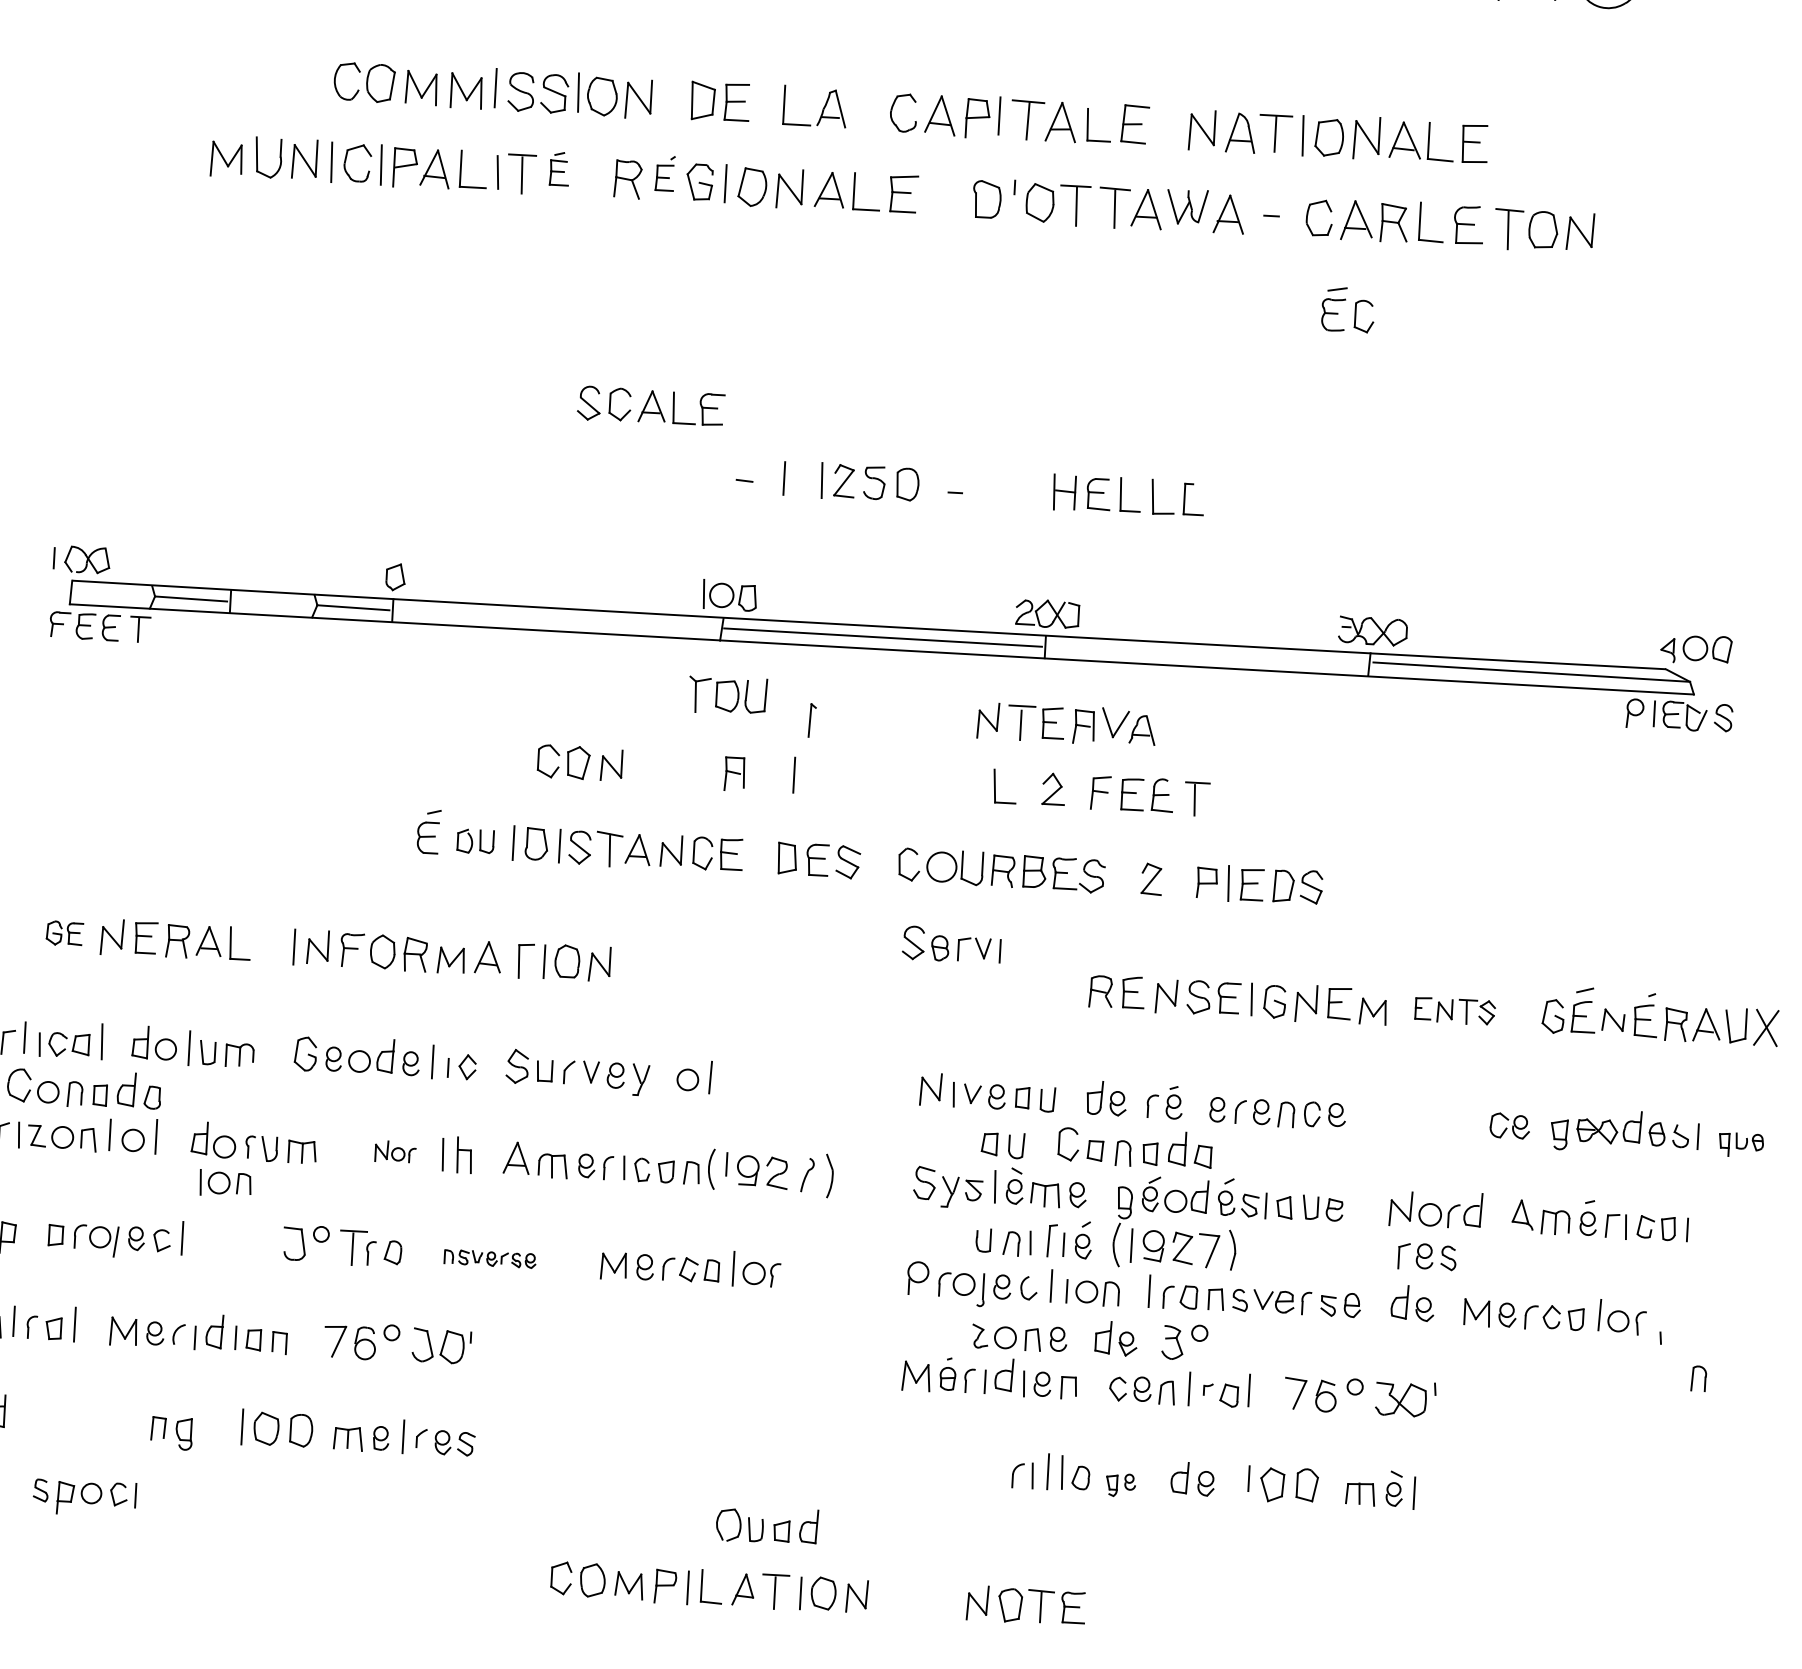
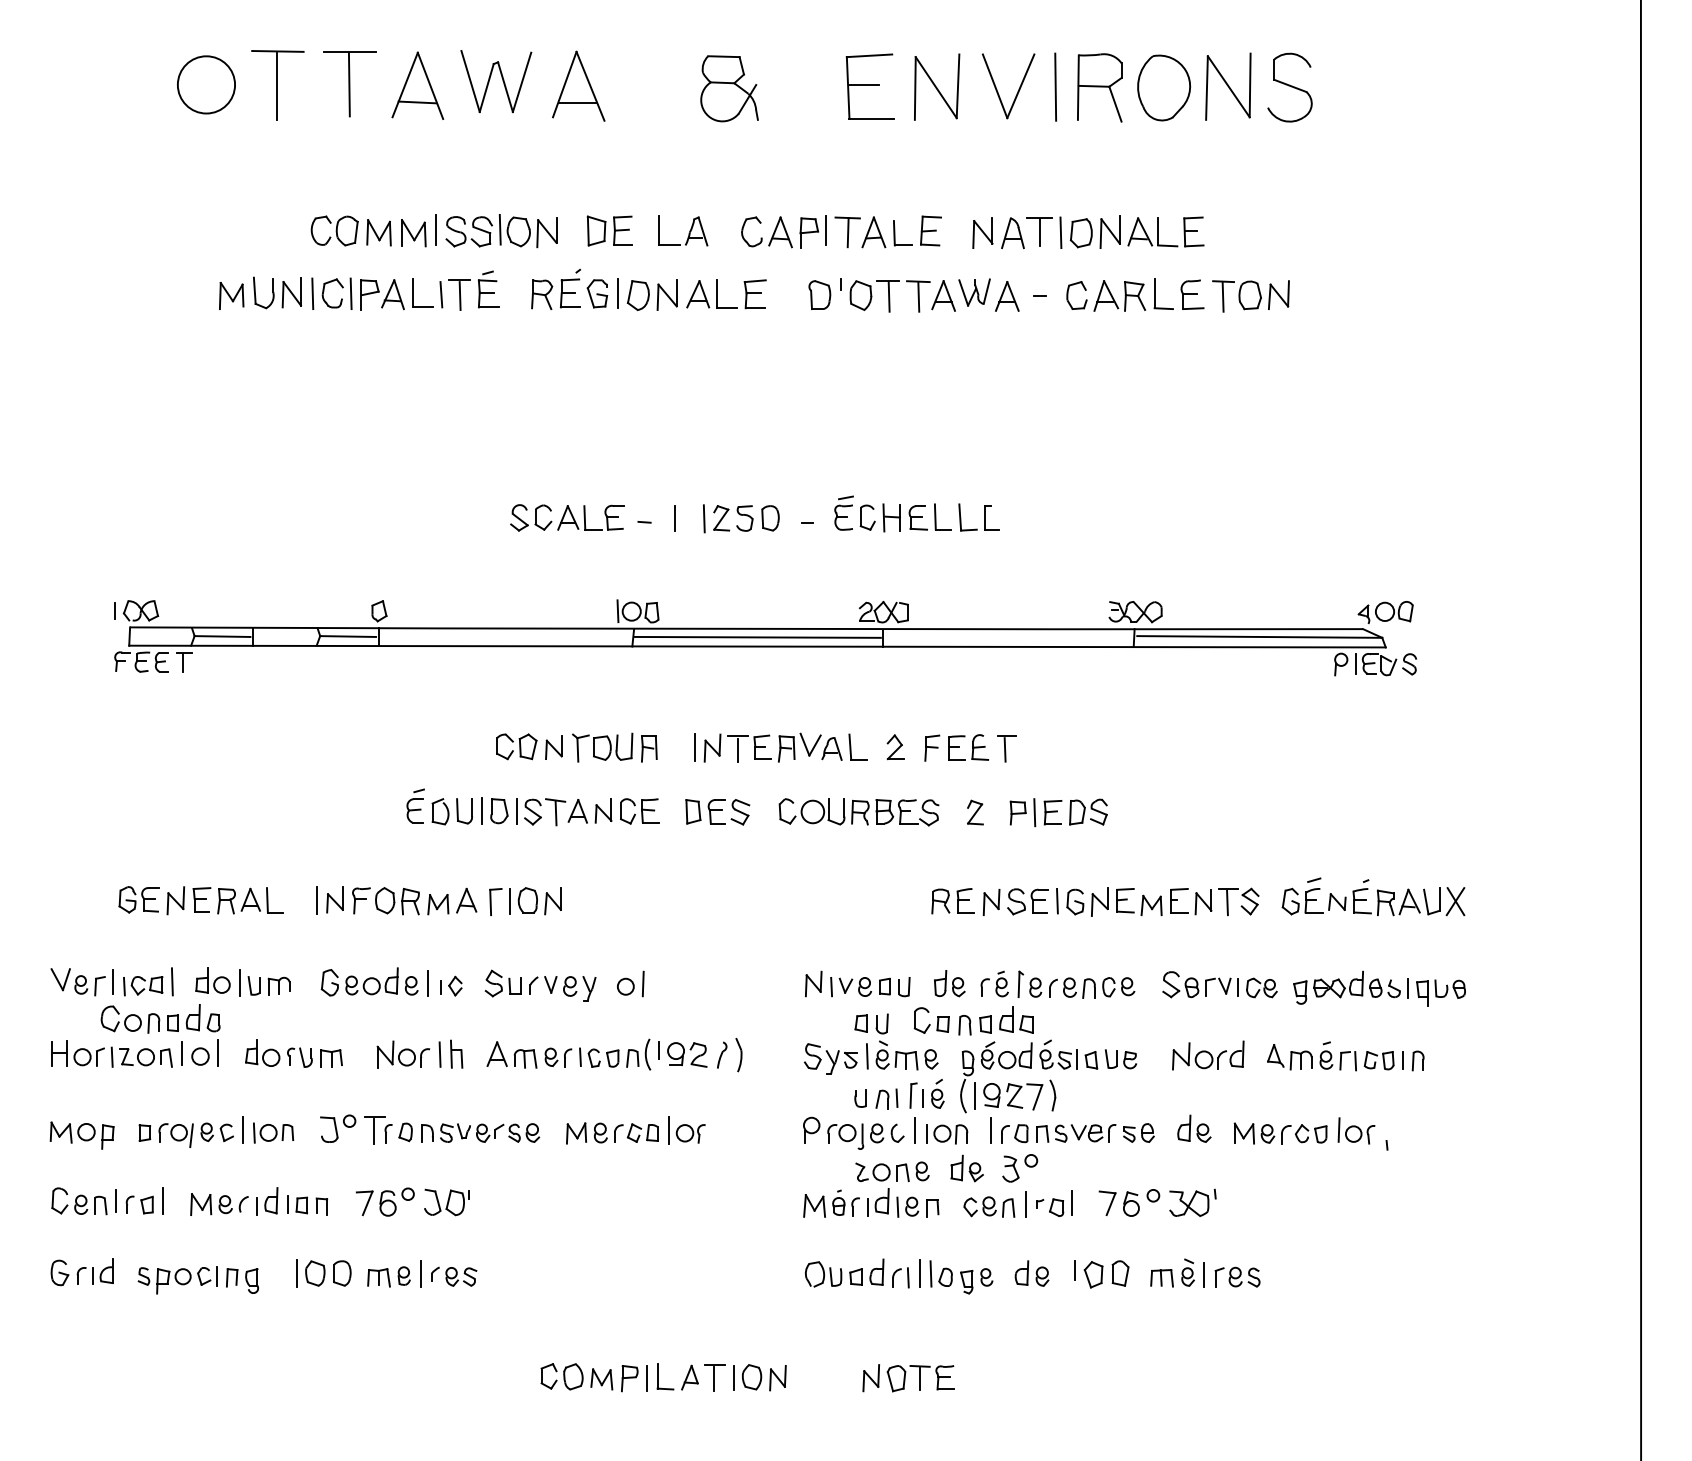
part: (559, 169) -> (488, 289), size x1.43
part: (665, 173) -> (570, 288), size x1.43
part: (1347, 308) -> (854, 512), moved
part: (651, 406) -> (567, 517), moved
part: (727, 695) -> (602, 747), moved
part: (811, 719) -> (1020, 983), moved
part: (1056, 723) -> (765, 747), moved
part: (474, 841) -> (451, 811), size x1.43
part: (64, 933) -> (138, 899), size x1.43
part: (951, 944) -> (1200, 984), moved
part: (1454, 1010) -> (1214, 901), size x1.43
part: (1740, 1144) -> (1440, 992), size x1.43
part: (395, 1151) -> (403, 1054), size x1.67
part: (225, 1182) -> (273, 1132), moved
part: (1427, 1255) -> (1237, 1276), moved
part: (489, 1258) -> (480, 1132), size x1.67
part: (1698, 1378) -> (1417, 1060), moved
part: (1120, 1485) -> (976, 1281), size x1.43
part: (84, 1498) -> (177, 1280), moved
part: (767, 1524) -> (844, 1272), moved

